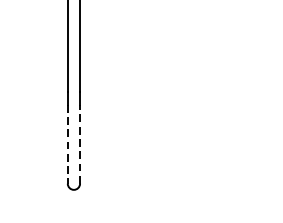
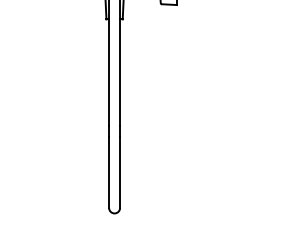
line: (80, 144) -> (120, 172), dashed -> solid
line: (68, 145) -> (109, 173), dashed -> solid

